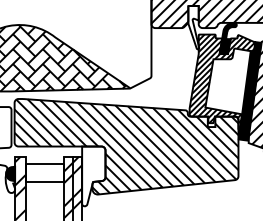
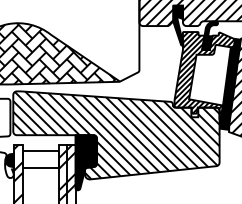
fill: (193, 27) -> (178, 25), added
fill: (93, 176) -> (85, 162), added

